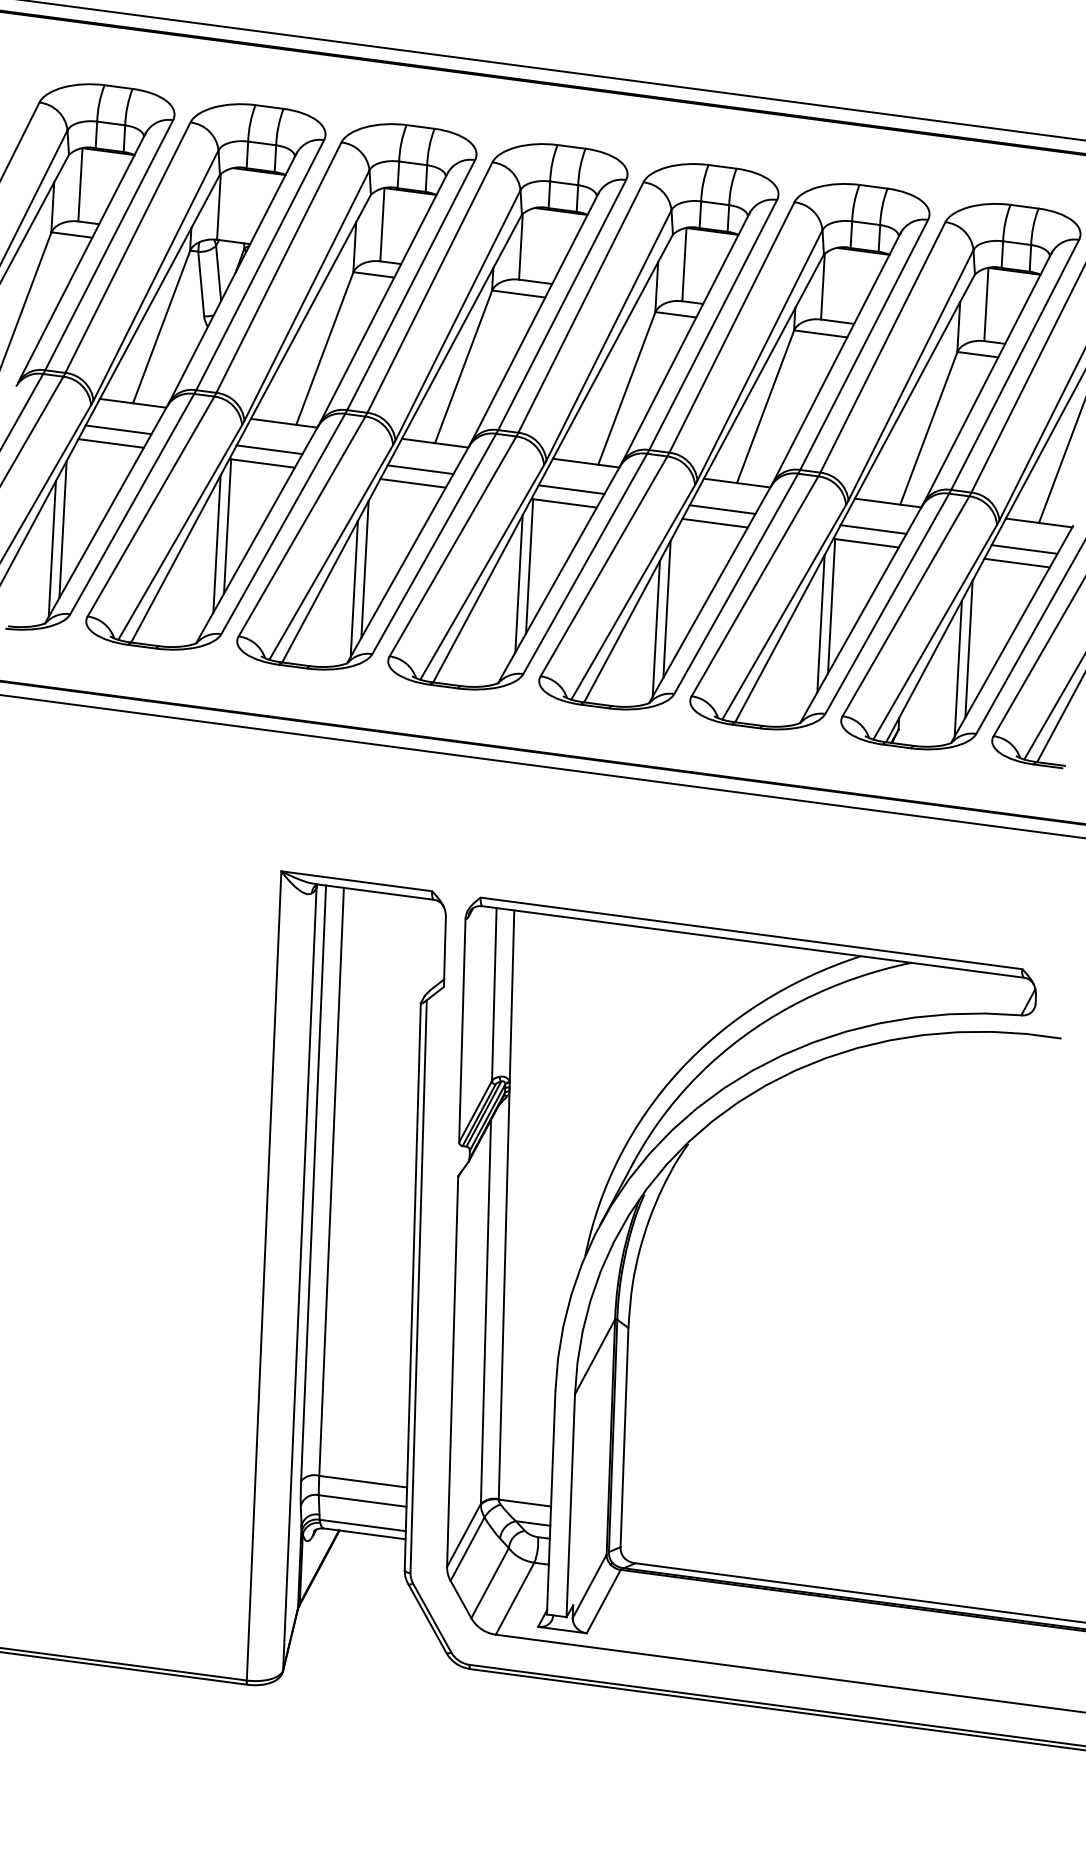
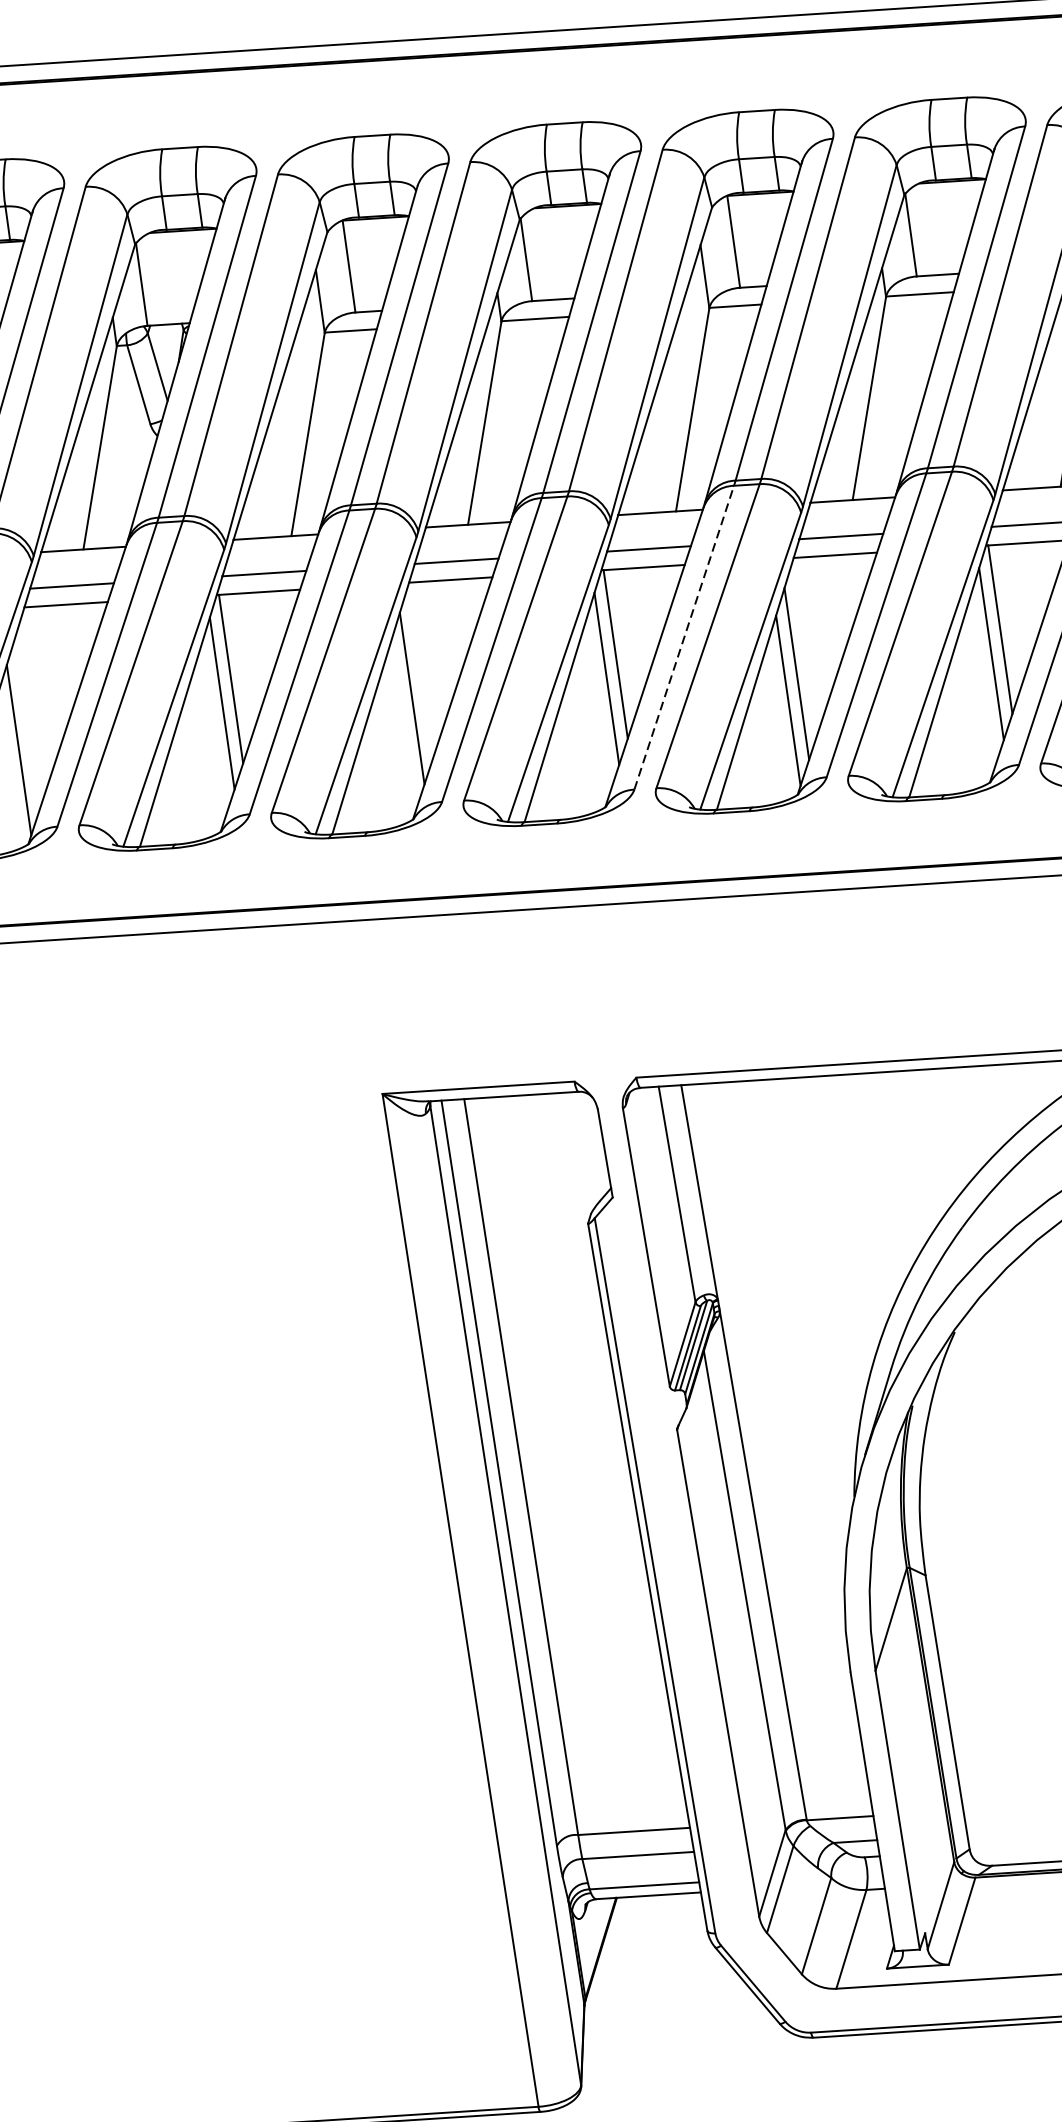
line: (62, 529) -> (26, 723), removed
line: (585, 563) -> (684, 637), solid -> dashed
line: (353, 588) -> (402, 725), removed

